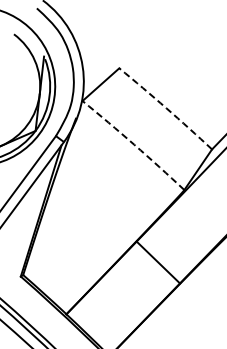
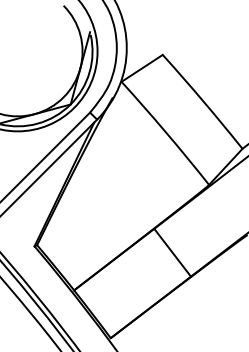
arc: (166, 108) -> (203, 101), dashed -> solid
arc: (134, 144) -> (166, 132), dashed -> solid

